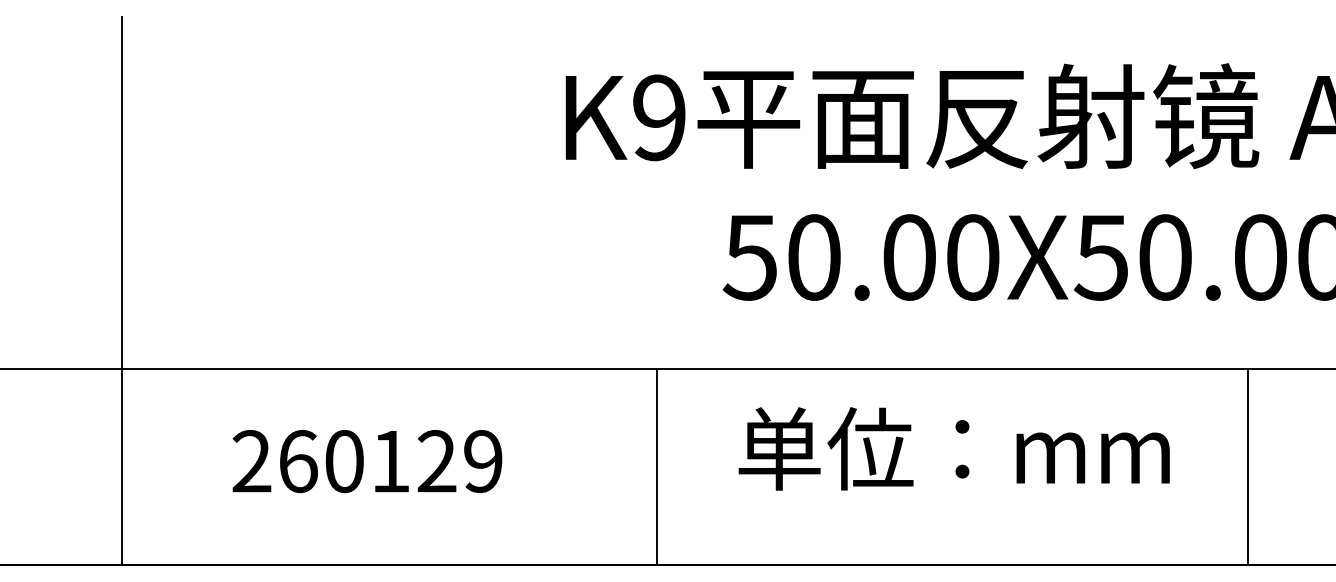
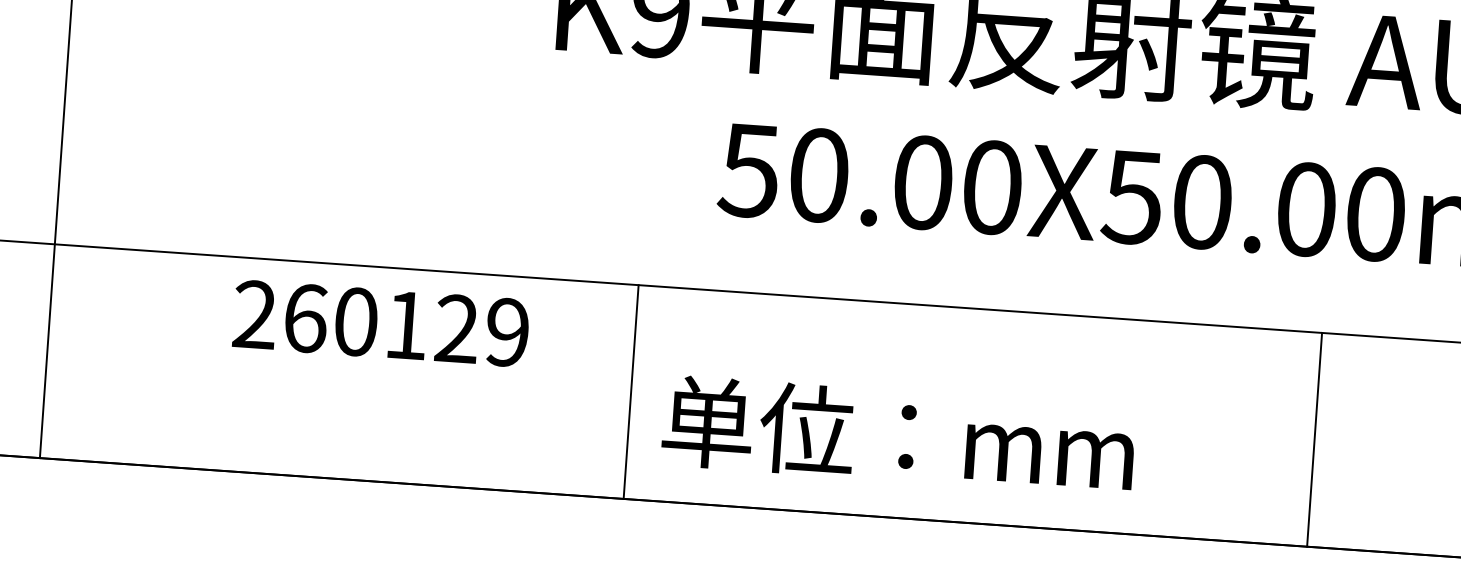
text: (953, 448) -> (897, 435), moved
text: (367, 461) -> (381, 323), moved
line: (1247, 466) -> (1314, 439), moved

